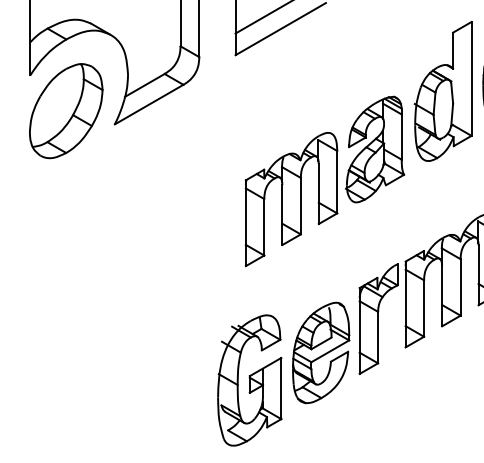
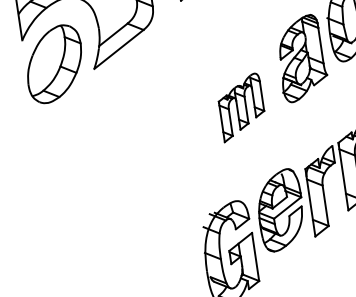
part: (291, 199) -> (241, 107), size x0.6
part: (321, 352) -> (280, 209), moved

